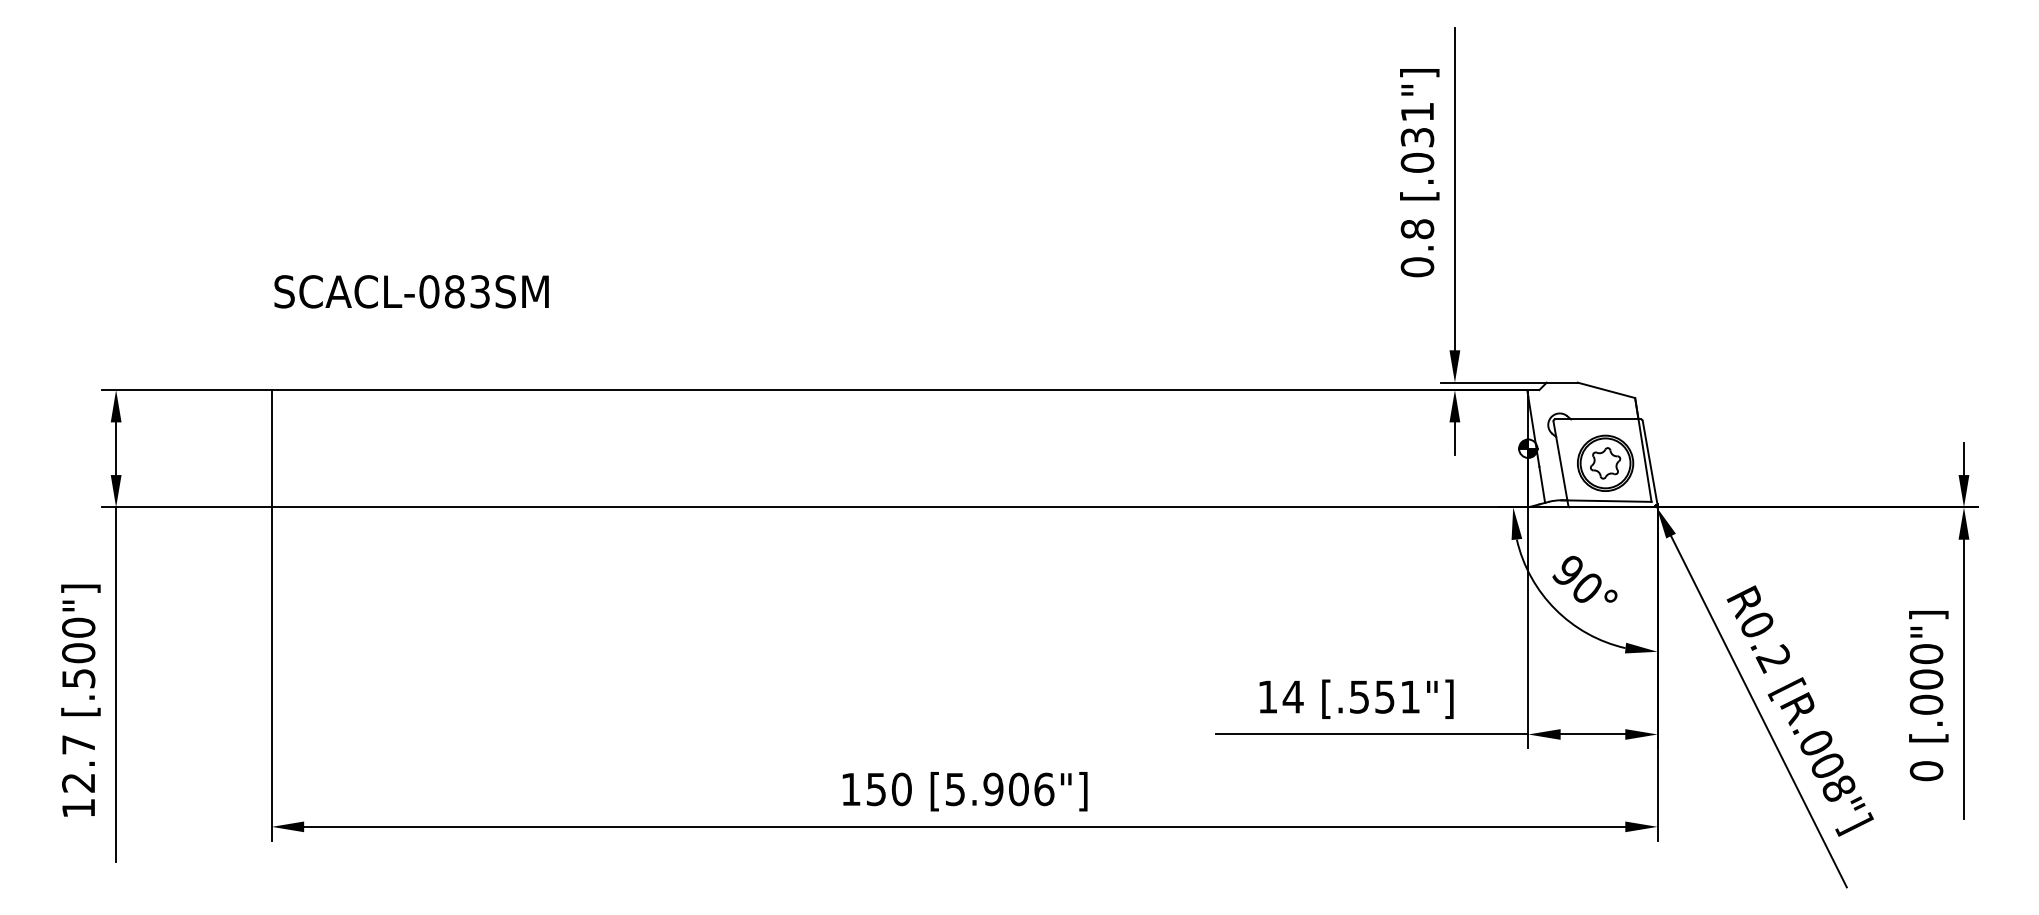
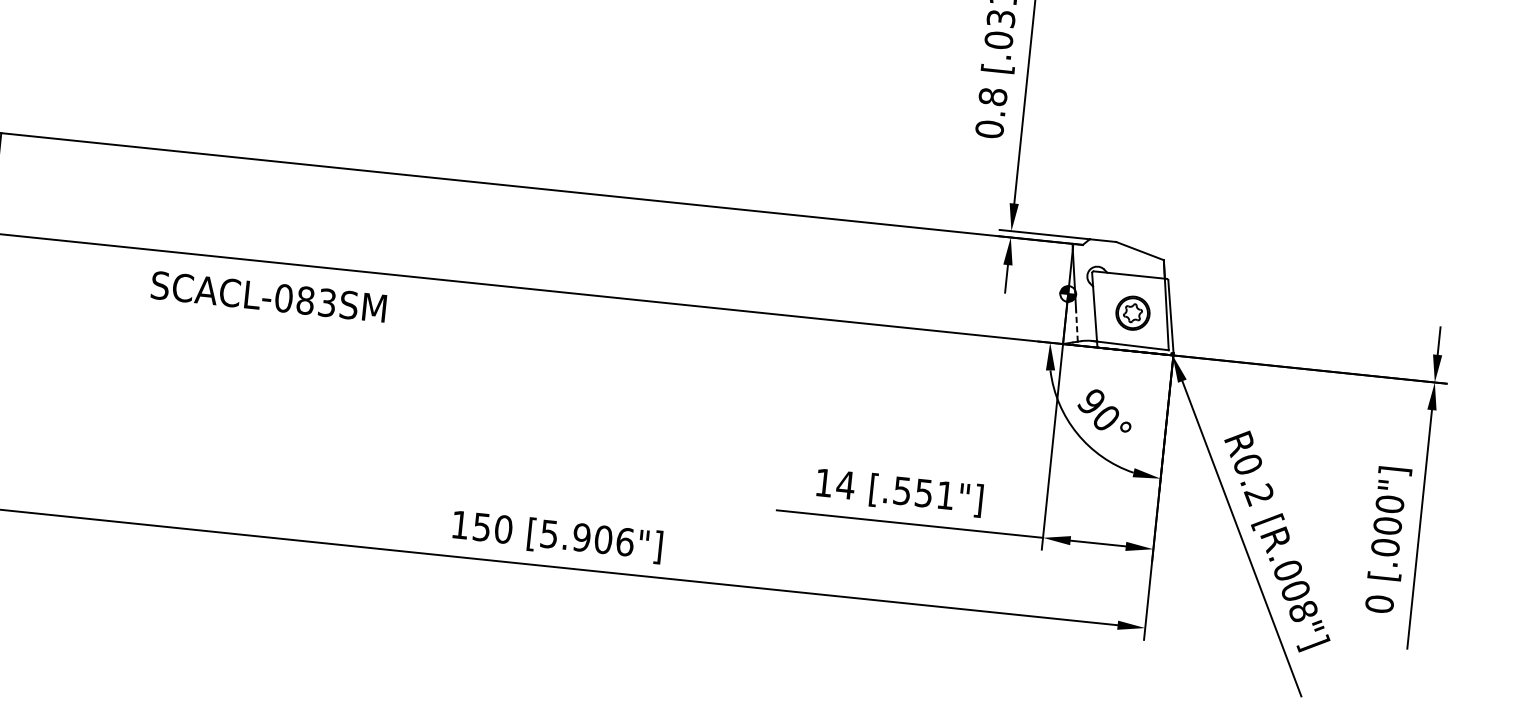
text: (411, 291) -> (268, 296), moved
part: (1605, 462) -> (1132, 312), size x0.7
line: (1542, 484) -> (1077, 325), solid -> dashed

